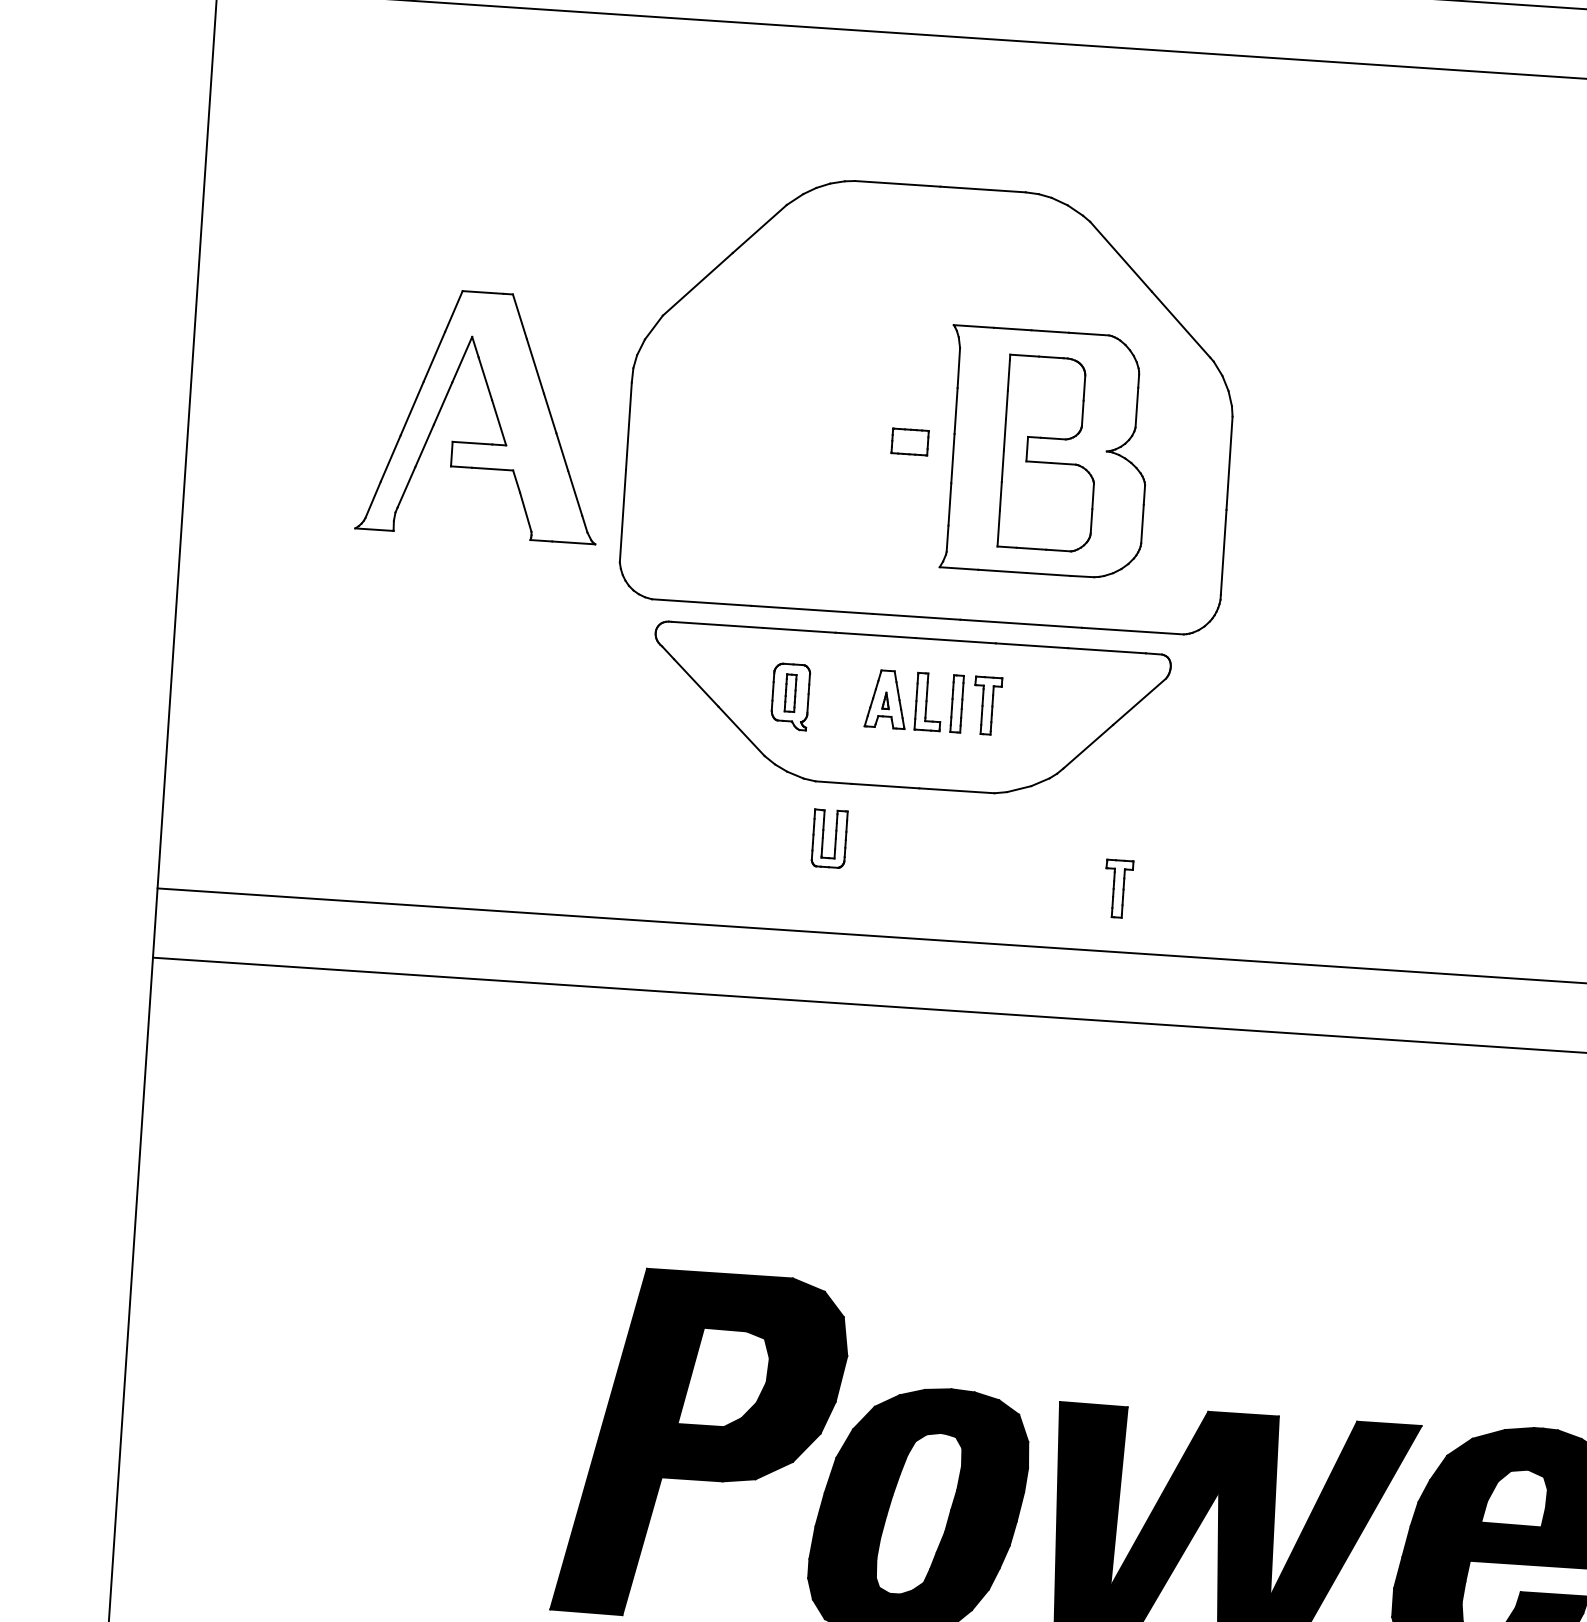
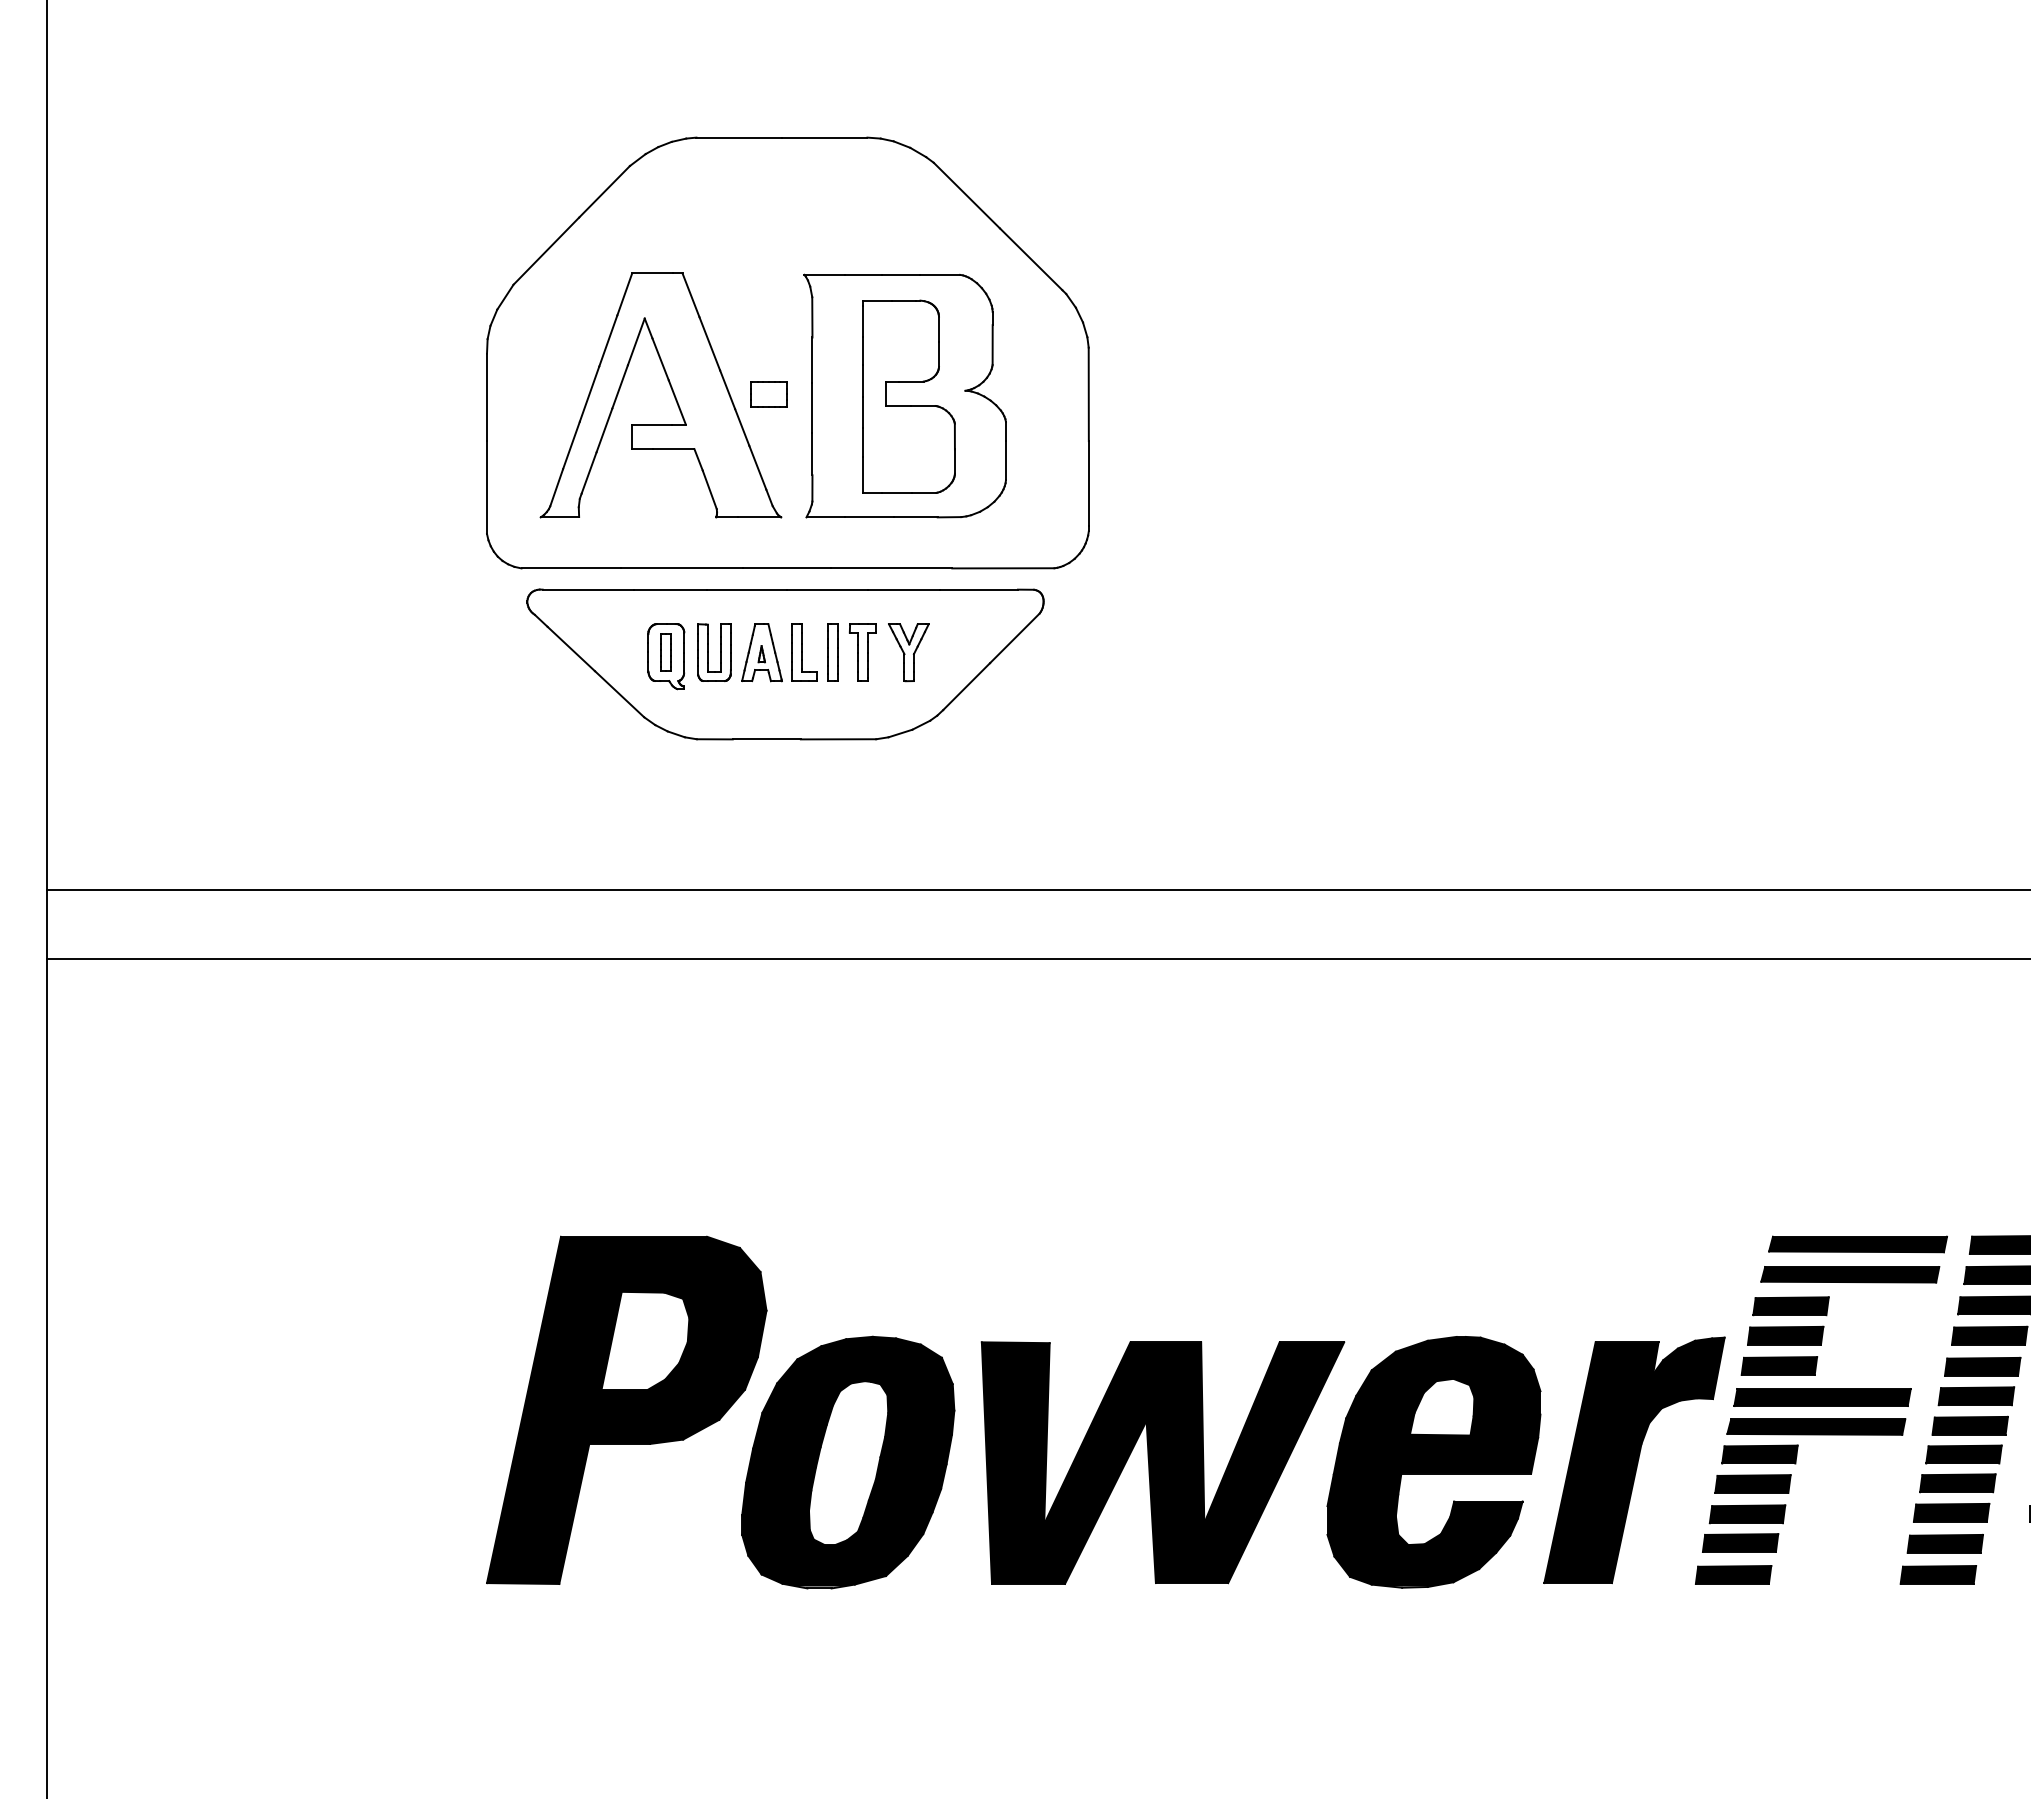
part: (494, 410) -> (671, 390), moved
part: (1032, 708) -> (908, 652), added
part: (829, 838) -> (714, 652), moved
part: (1117, 888) -> (1005, 826), removed

